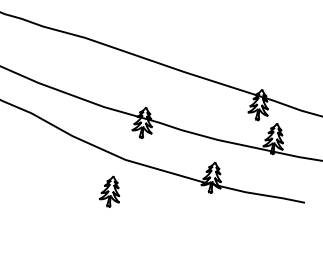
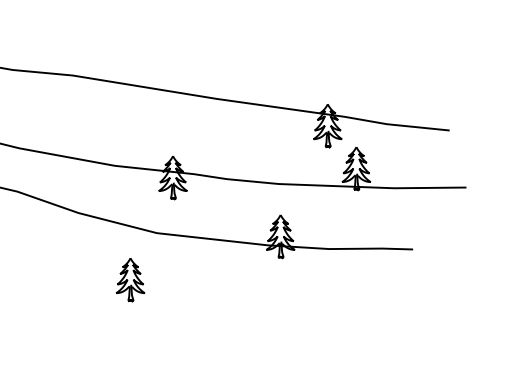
part: (110, 191) -> (130, 280), moved

